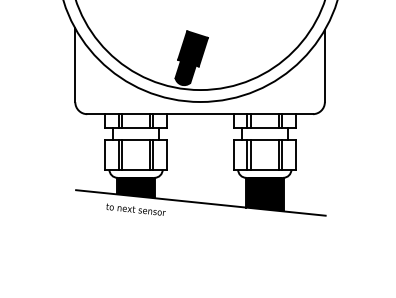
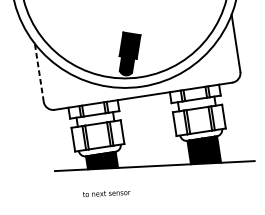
line: (75, 65) -> (39, 72), solid -> dashed
text: (135, 209) -> (106, 193), moved

